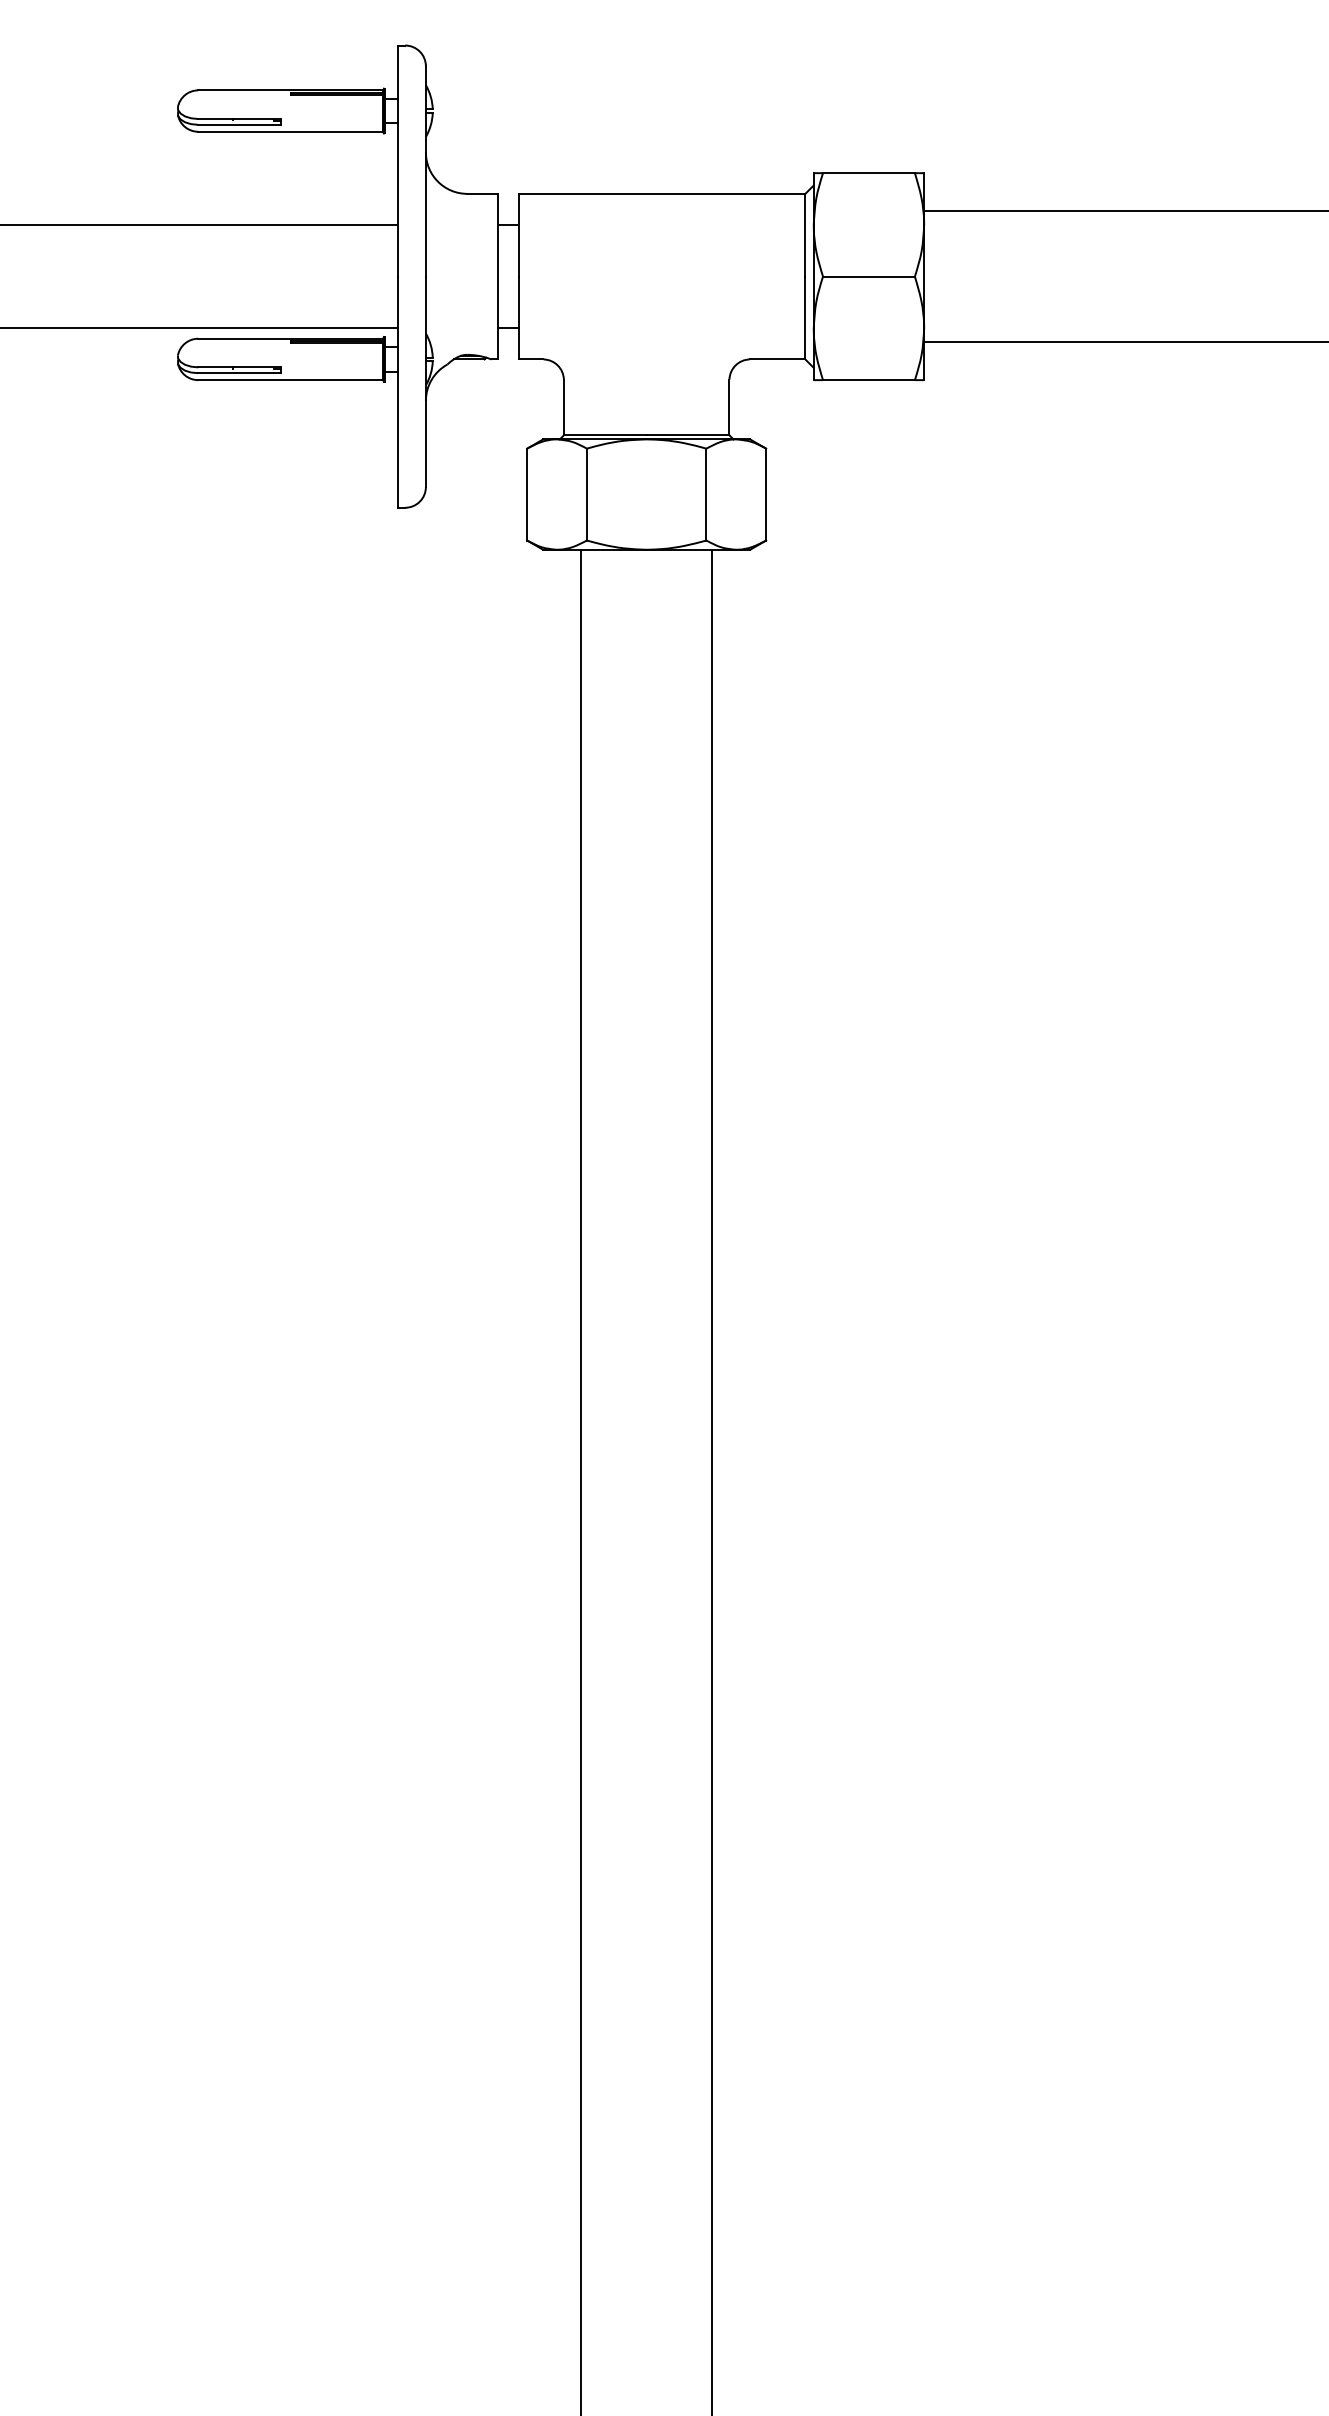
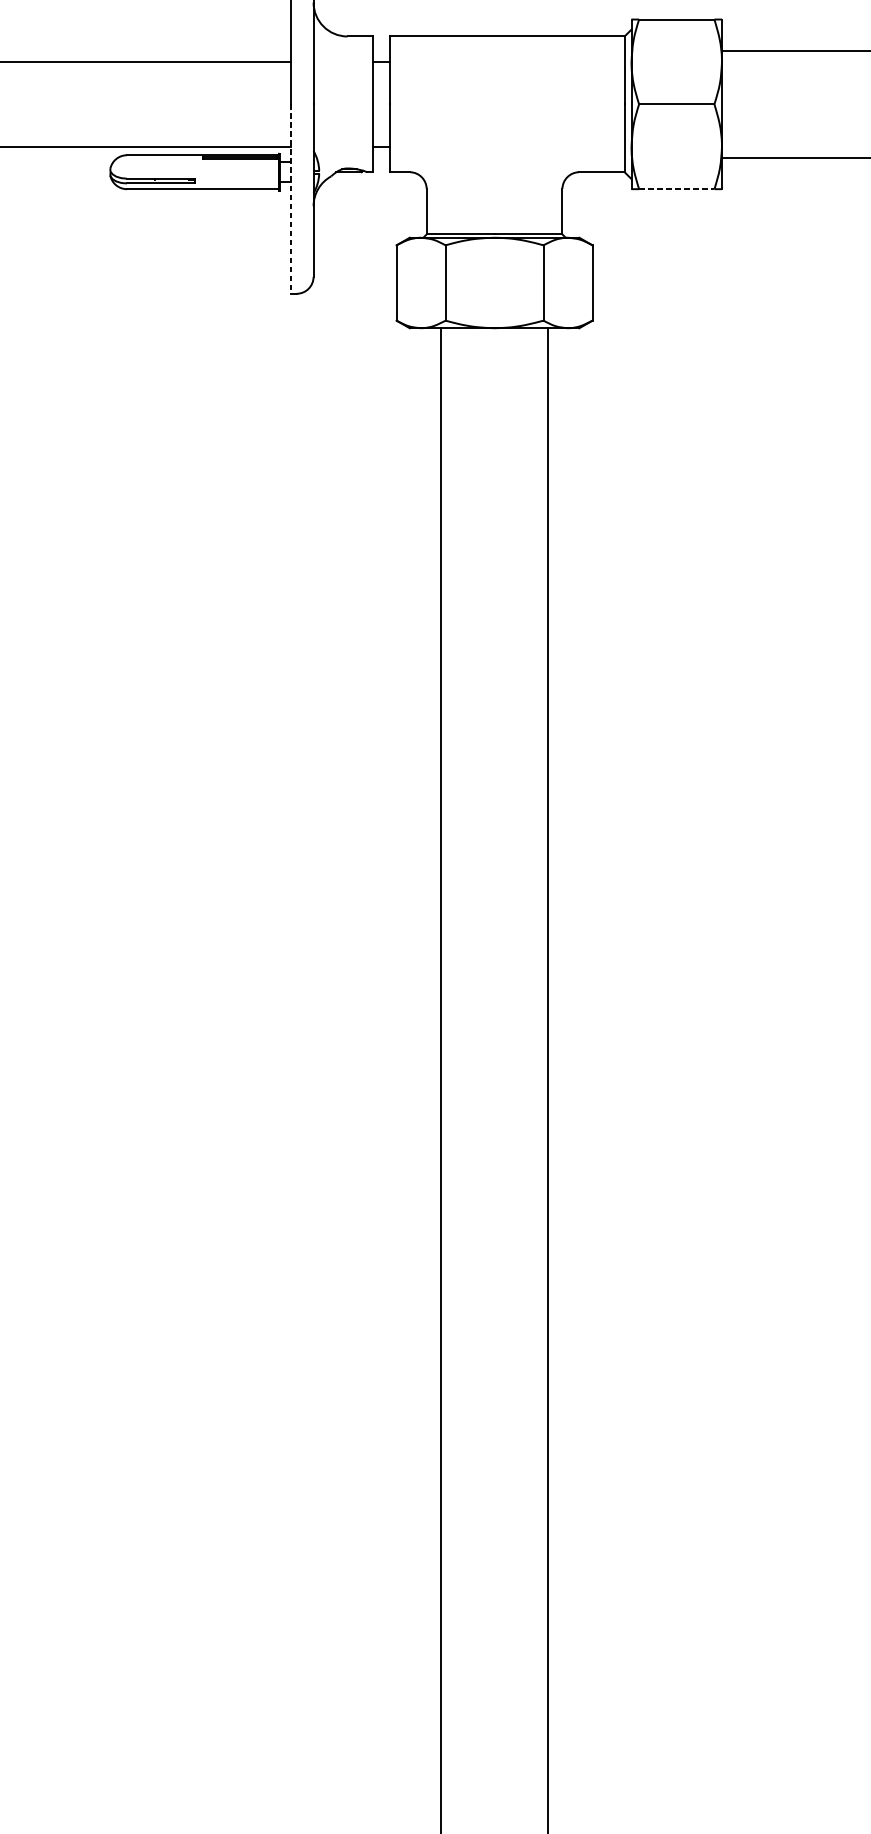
line: (868, 380) -> (676, 189), solid -> dashed
line: (398, 392) -> (291, 199), solid -> dashed

